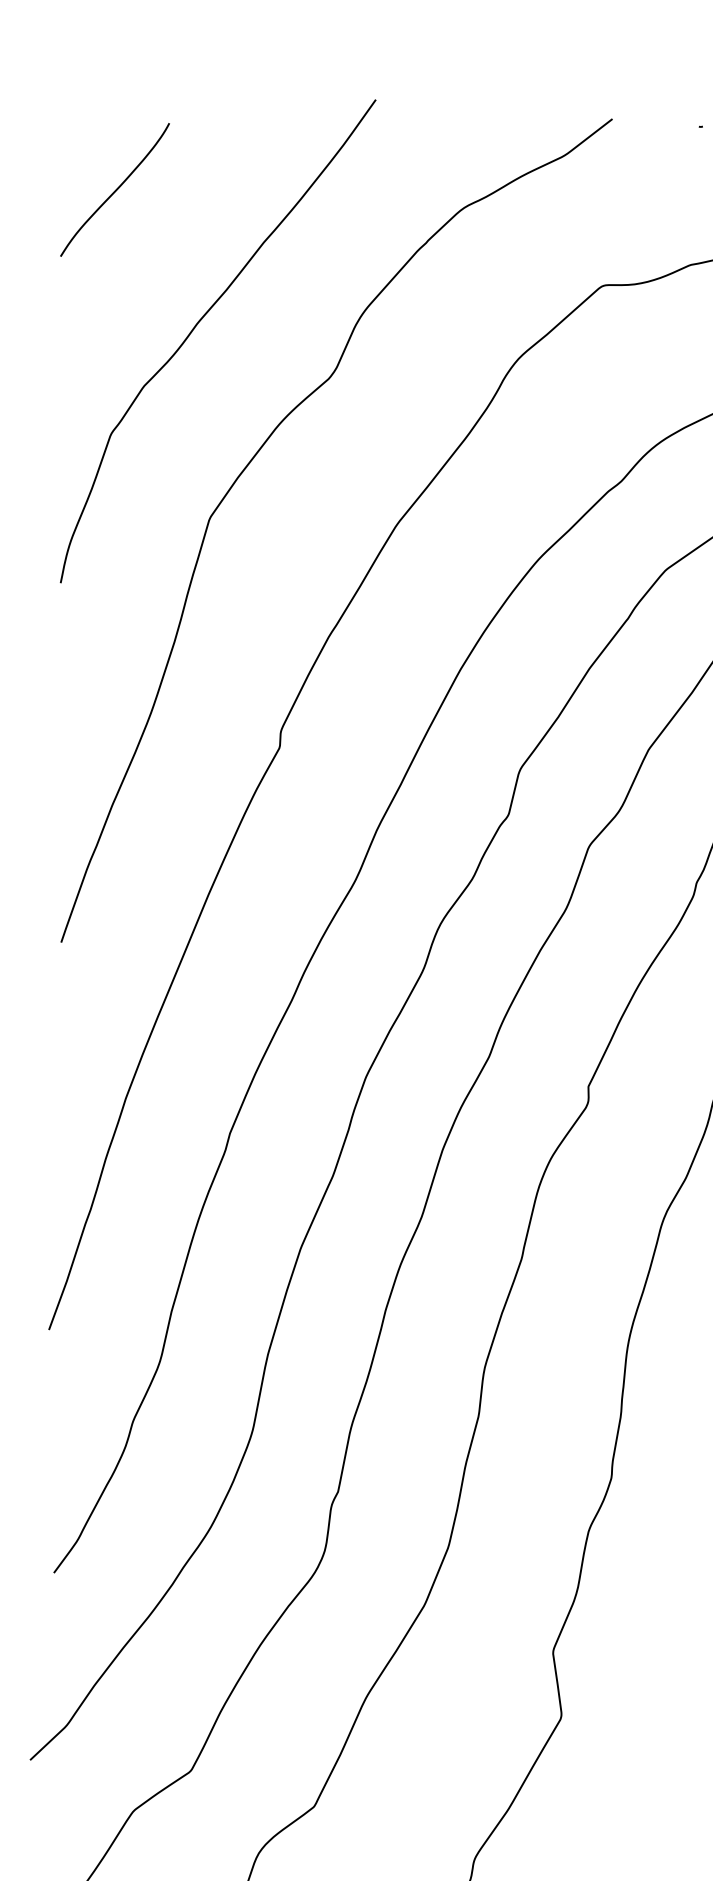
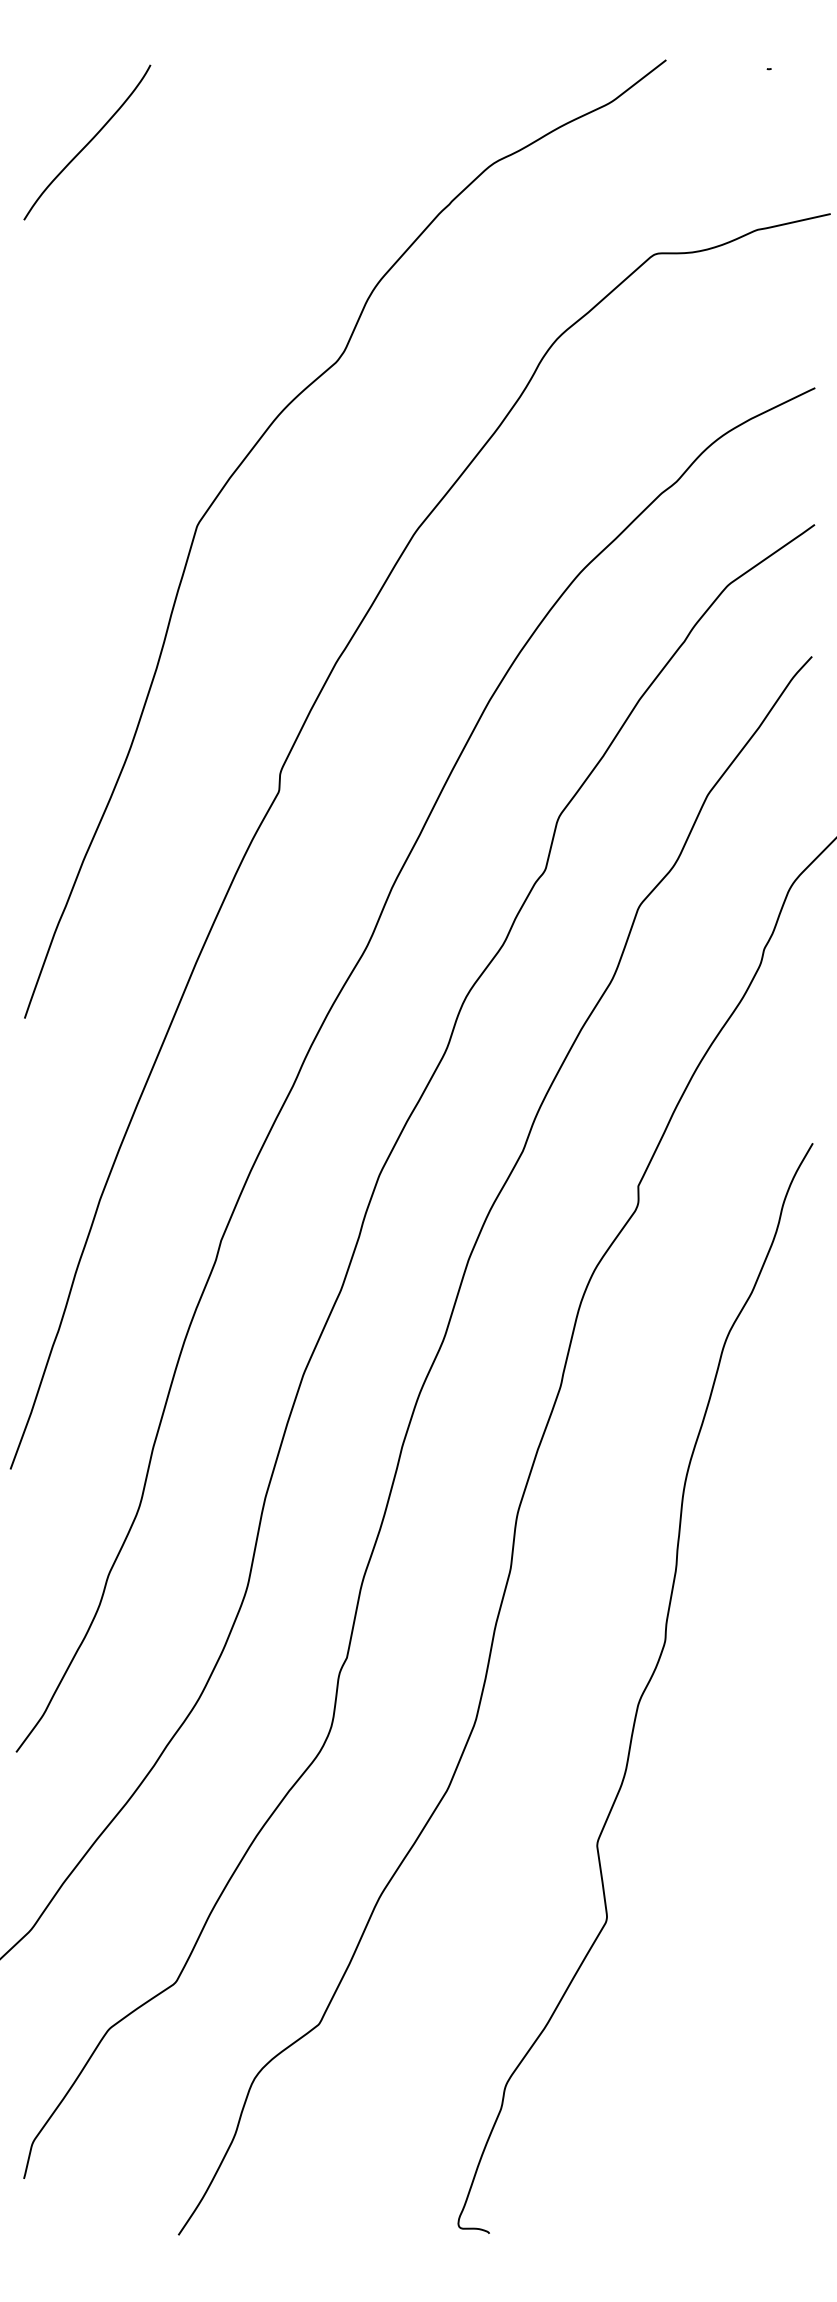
curve: (198, 323) -> (184, 298), removed

